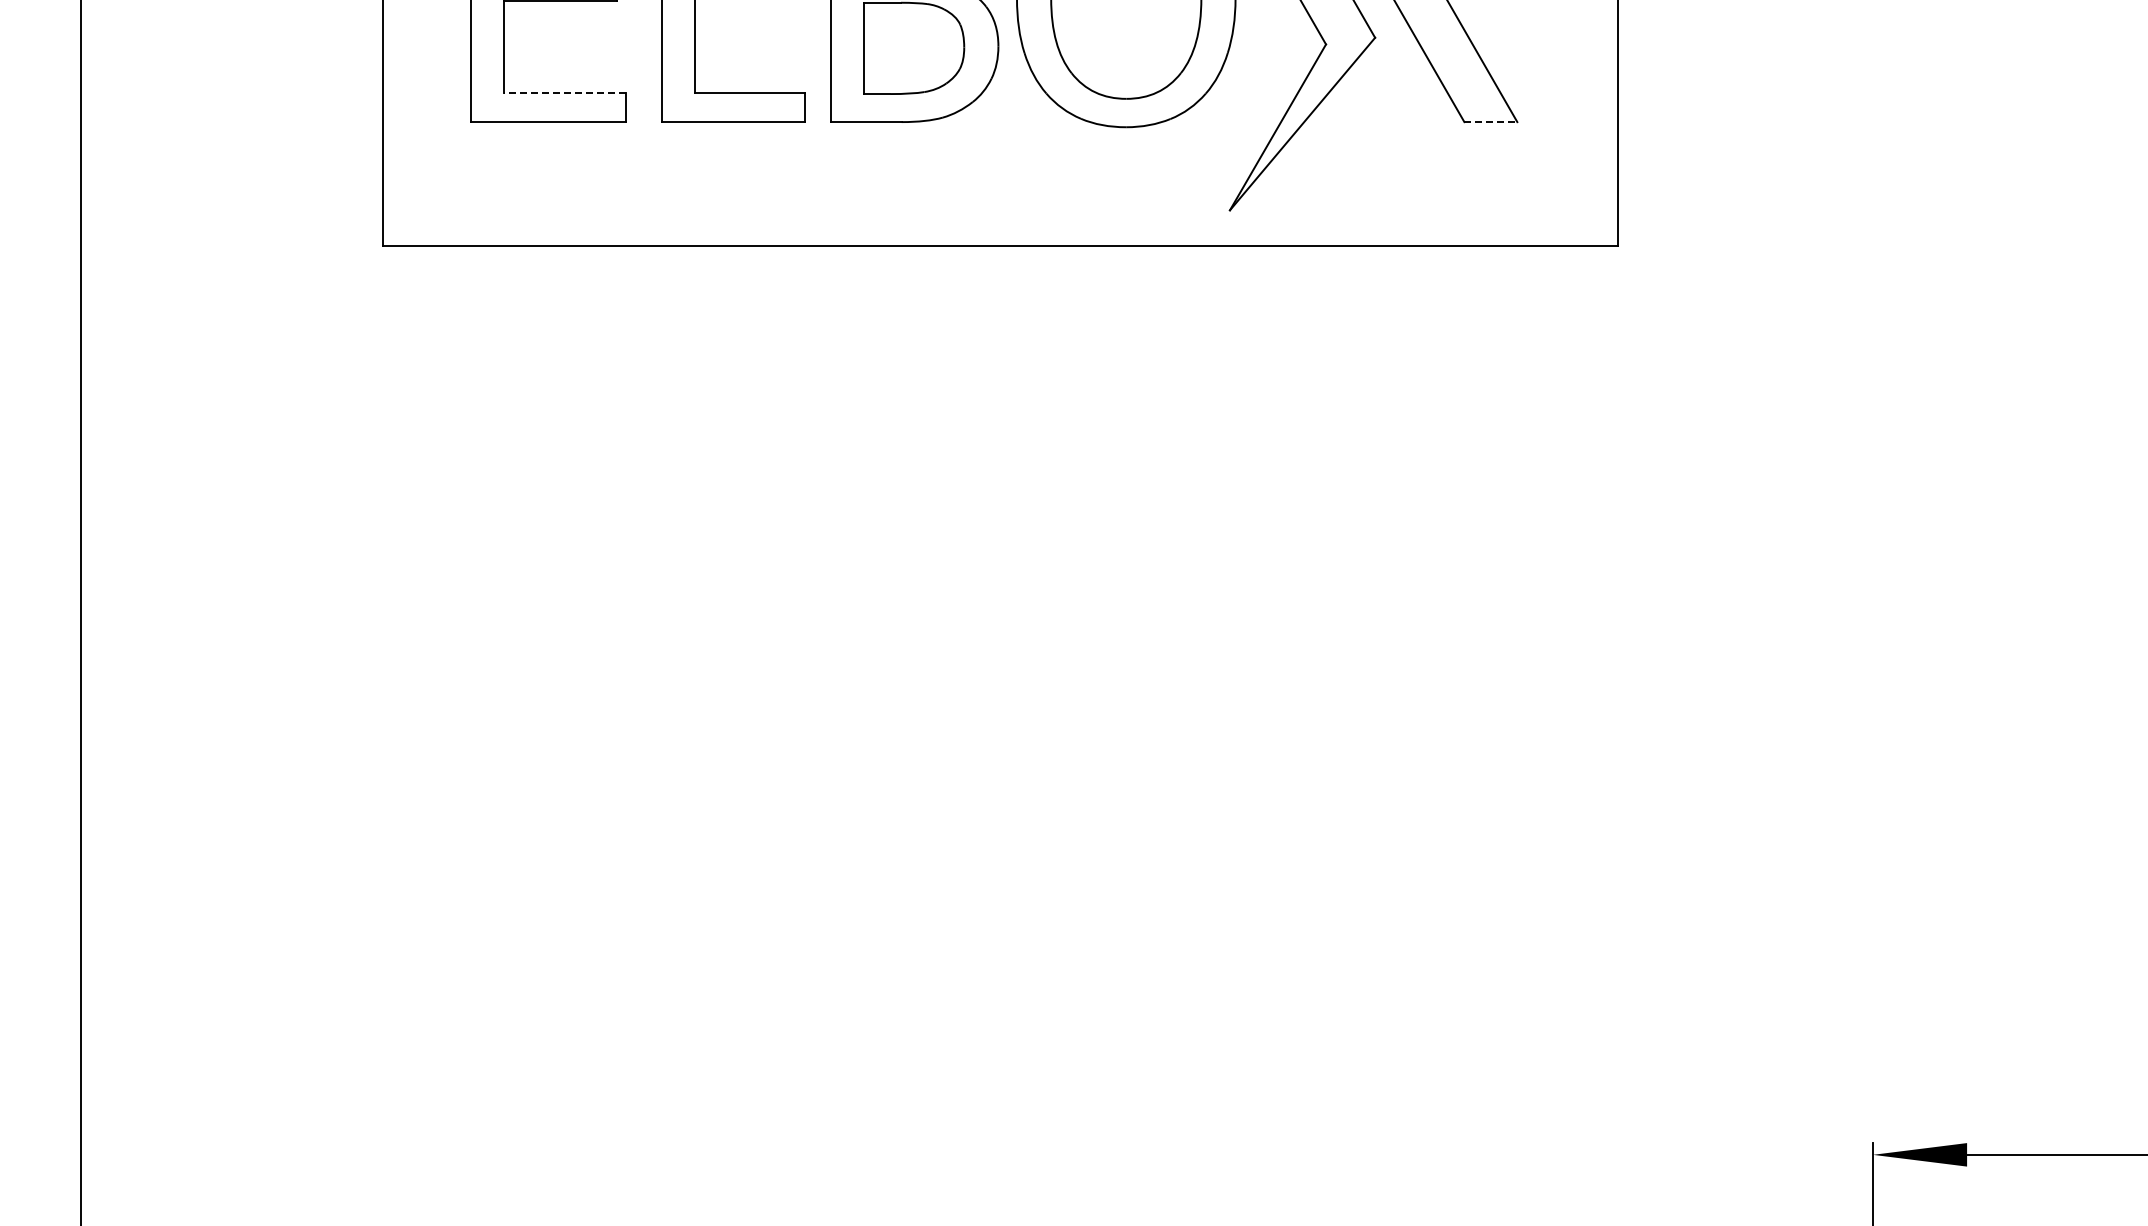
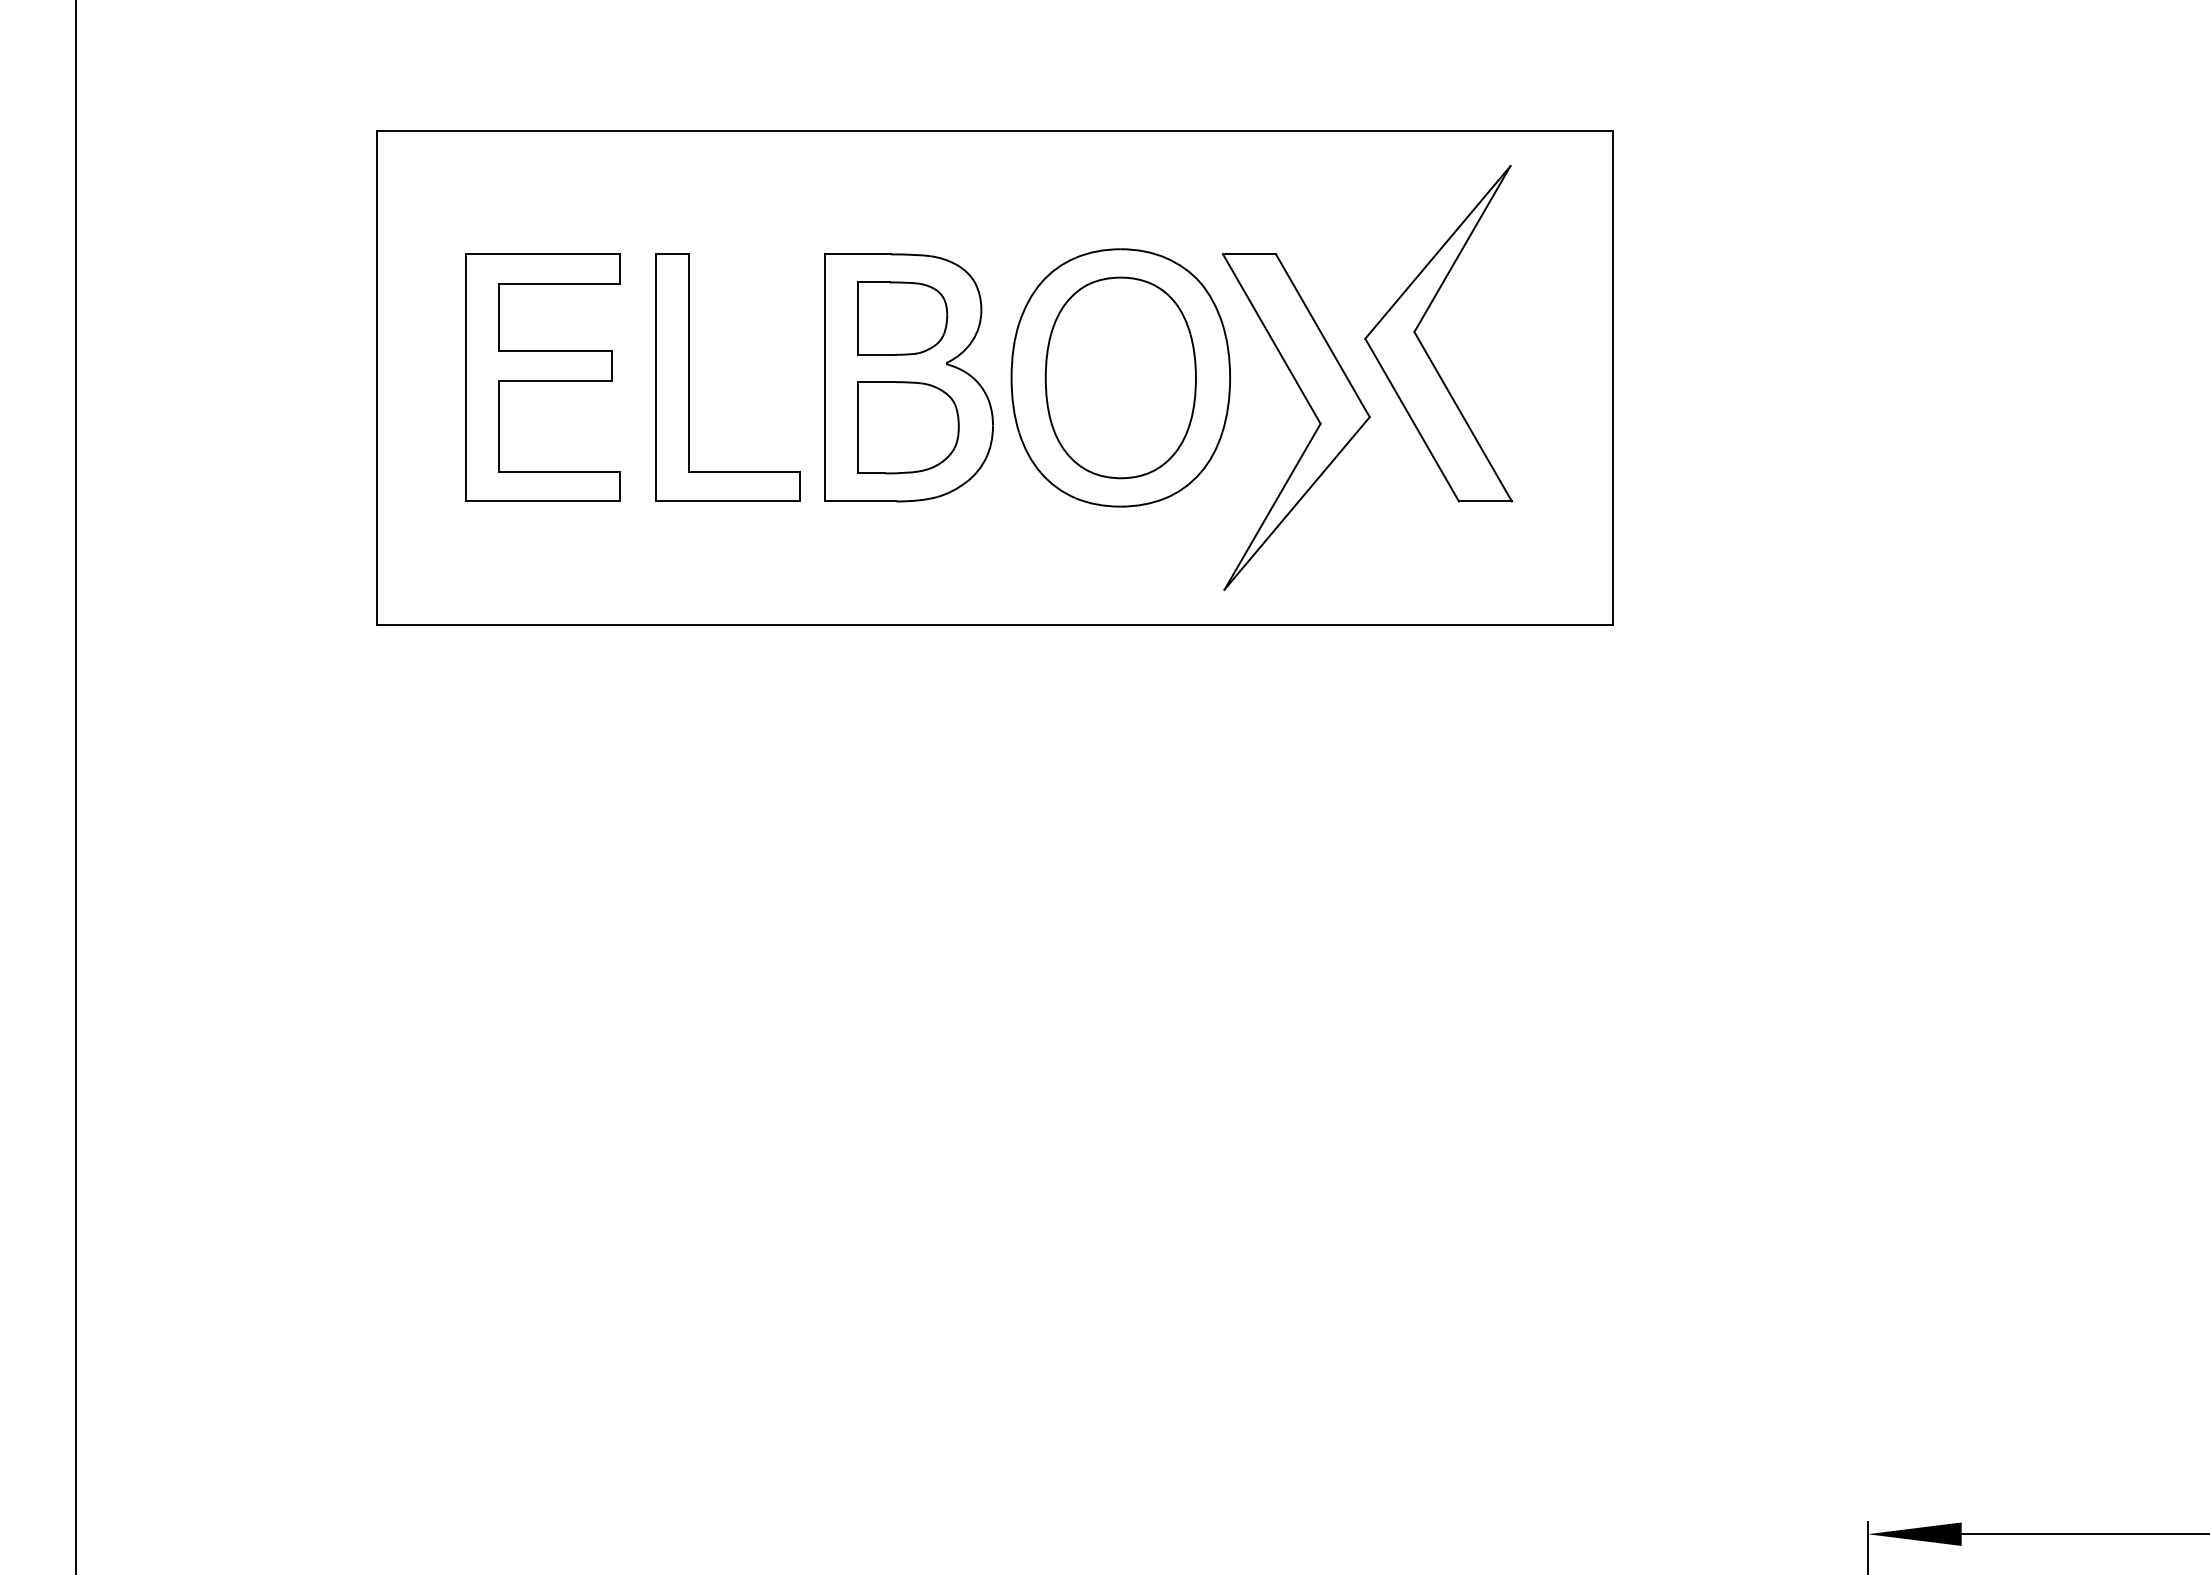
line: (564, 93) -> (559, 472), dashed -> solid
line: (1490, 122) -> (1485, 501), dashed -> solid

